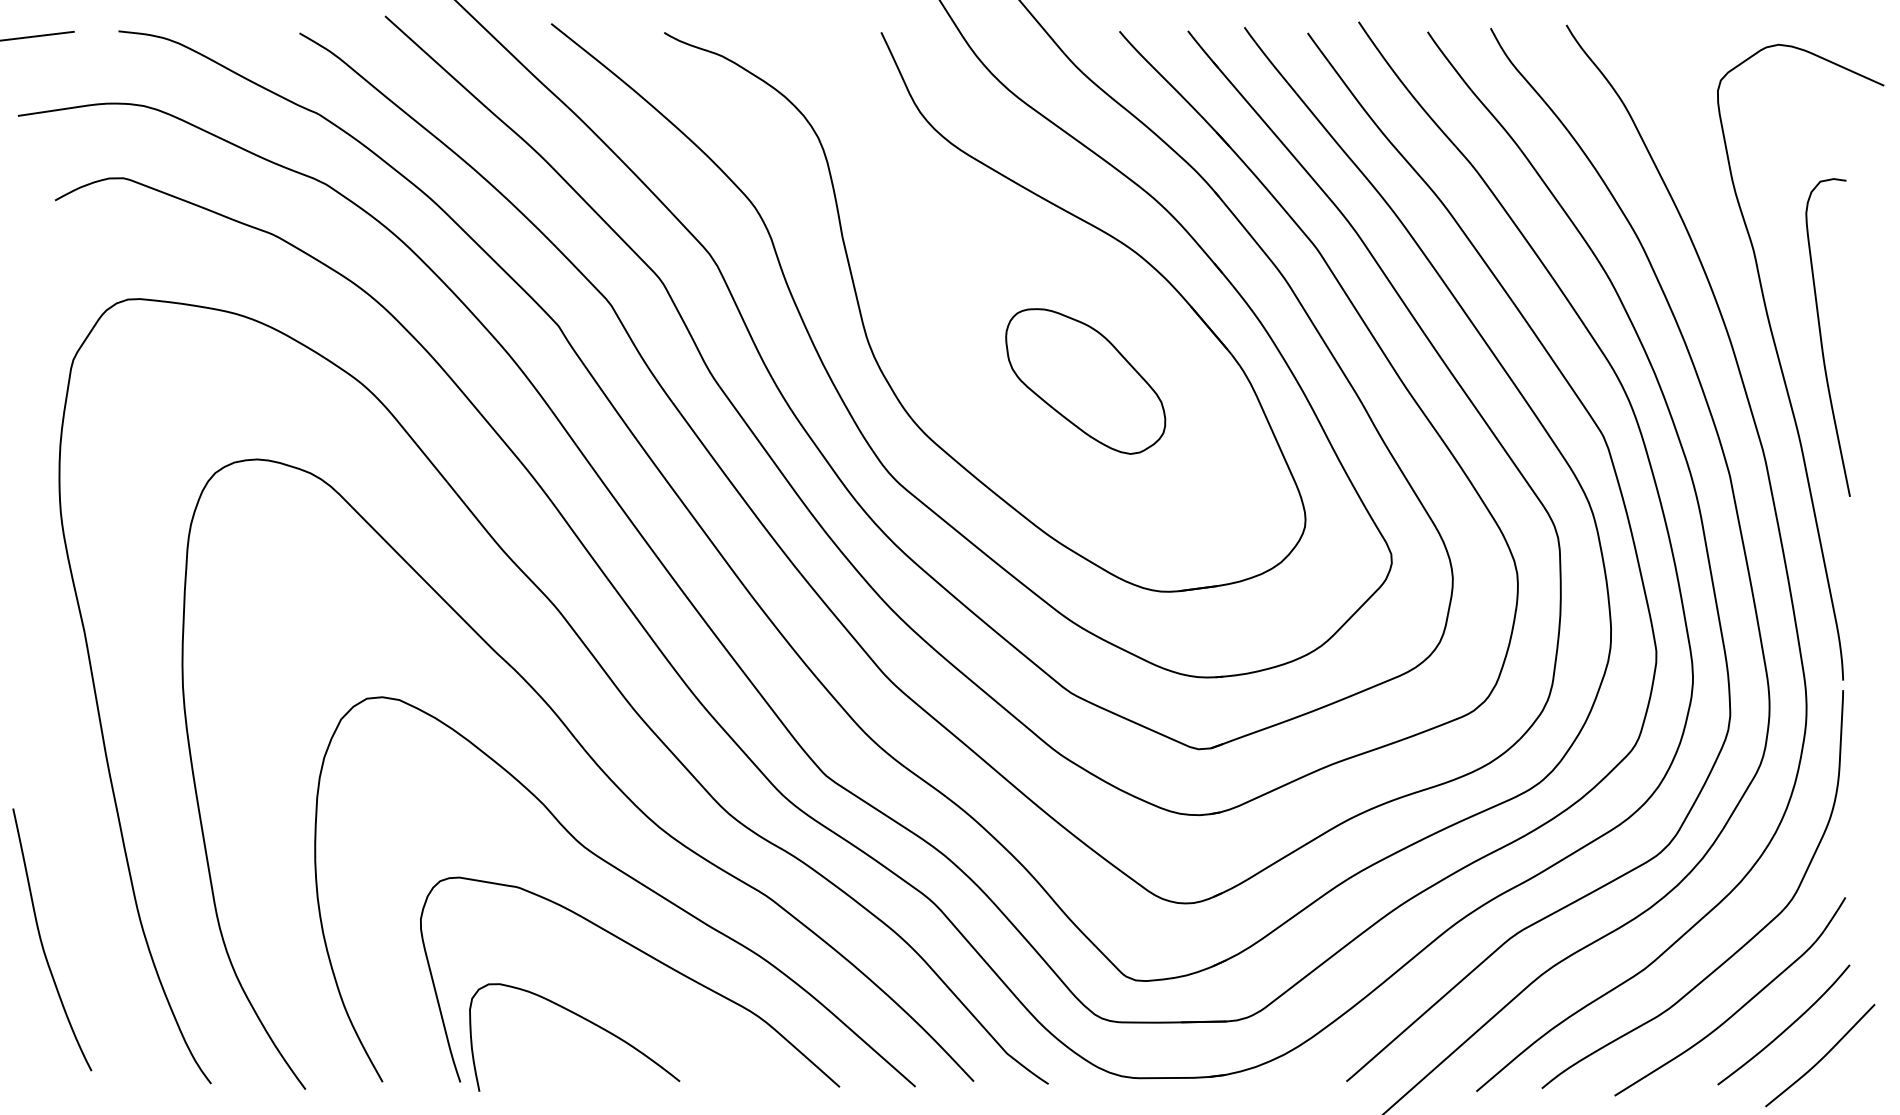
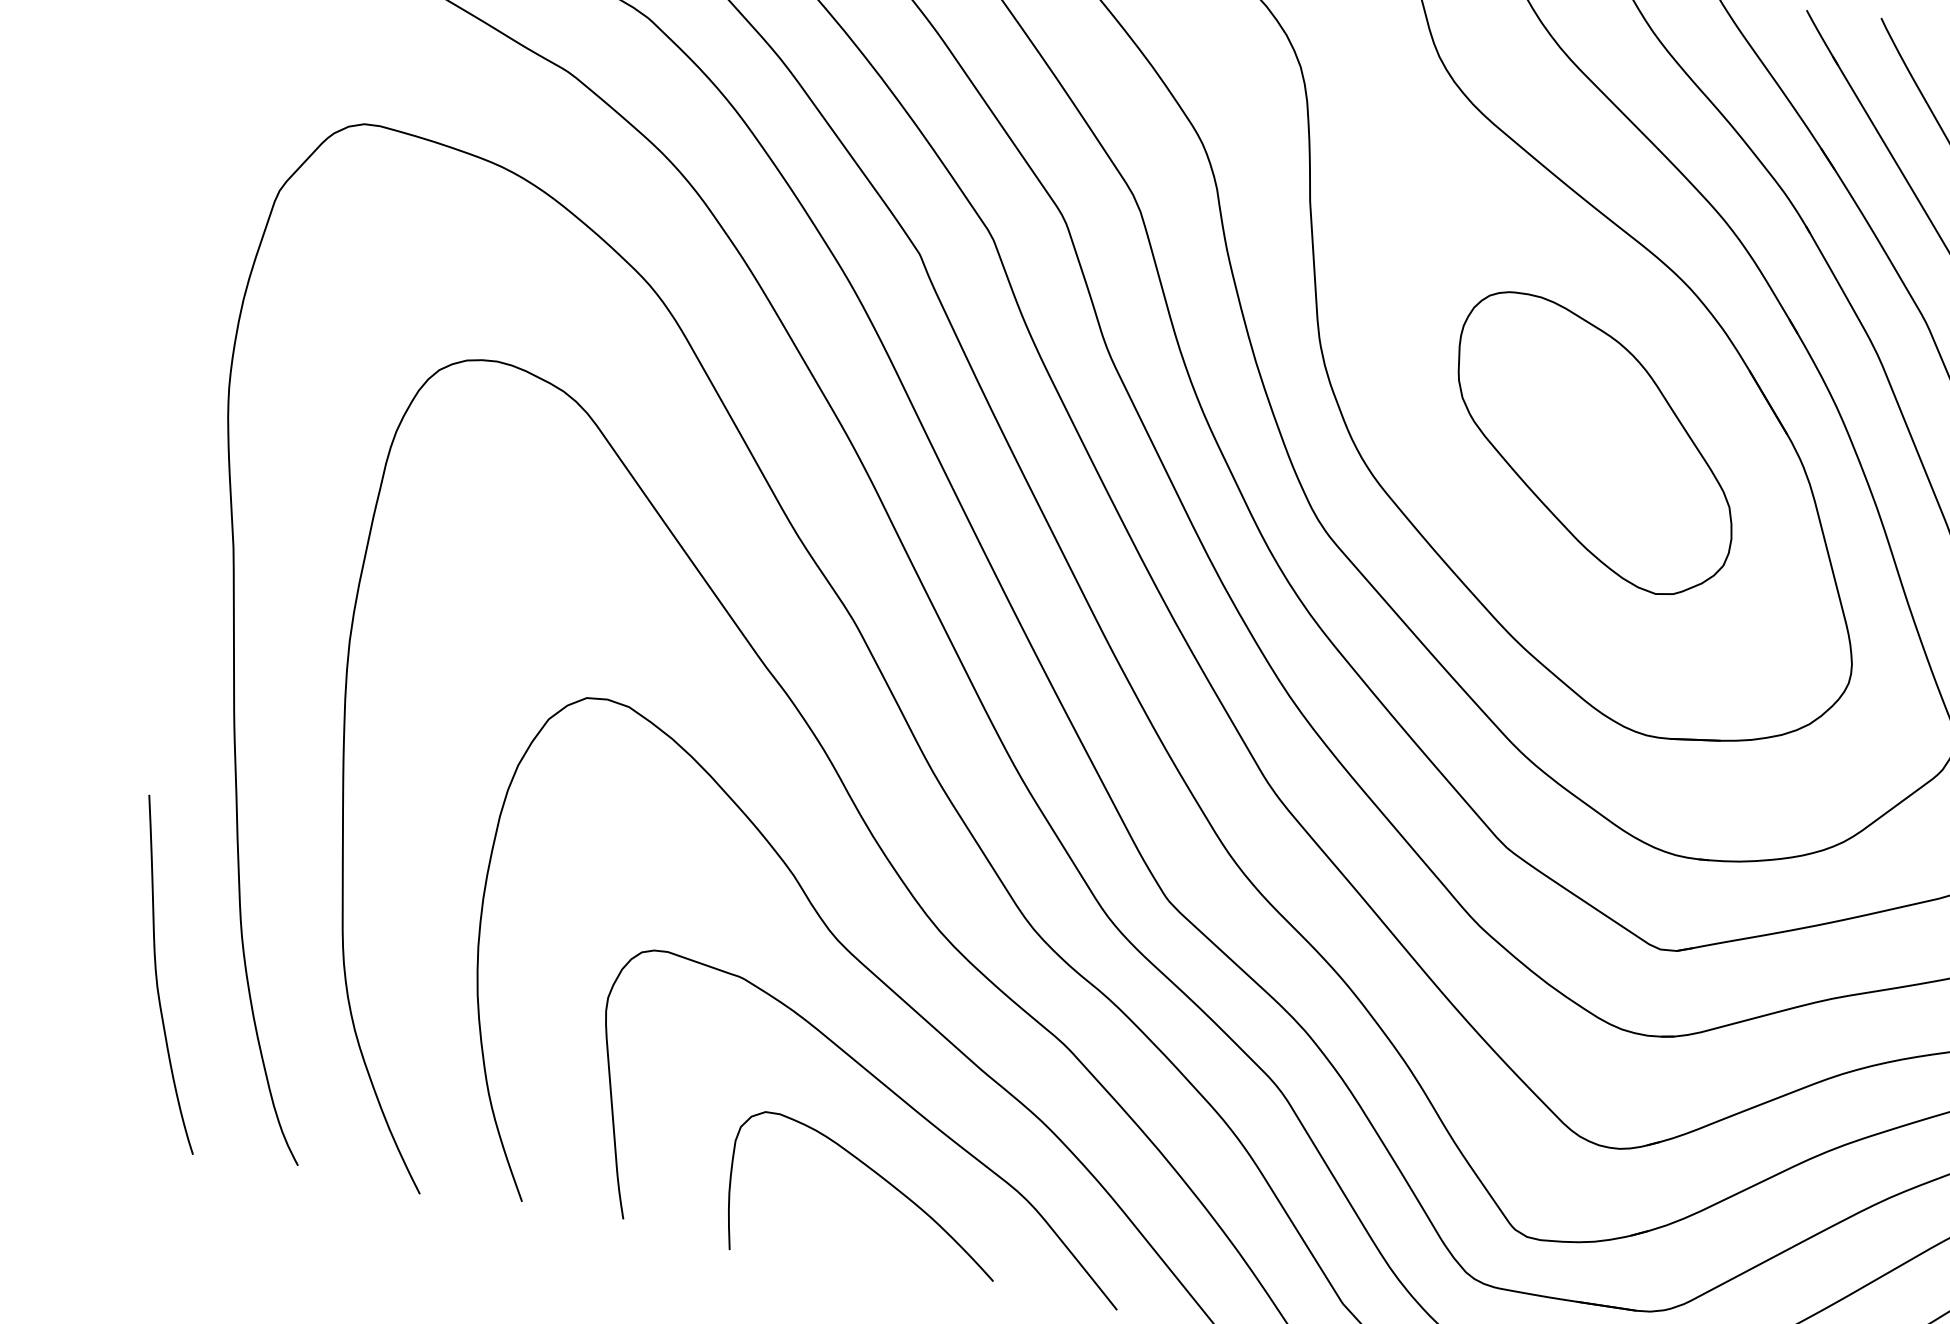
part: (1085, 381) -> (1594, 444), size x1.43
curve: (42, 941) -> (157, 974), moved
curve: (583, 1019) -> (881, 1179), moved

